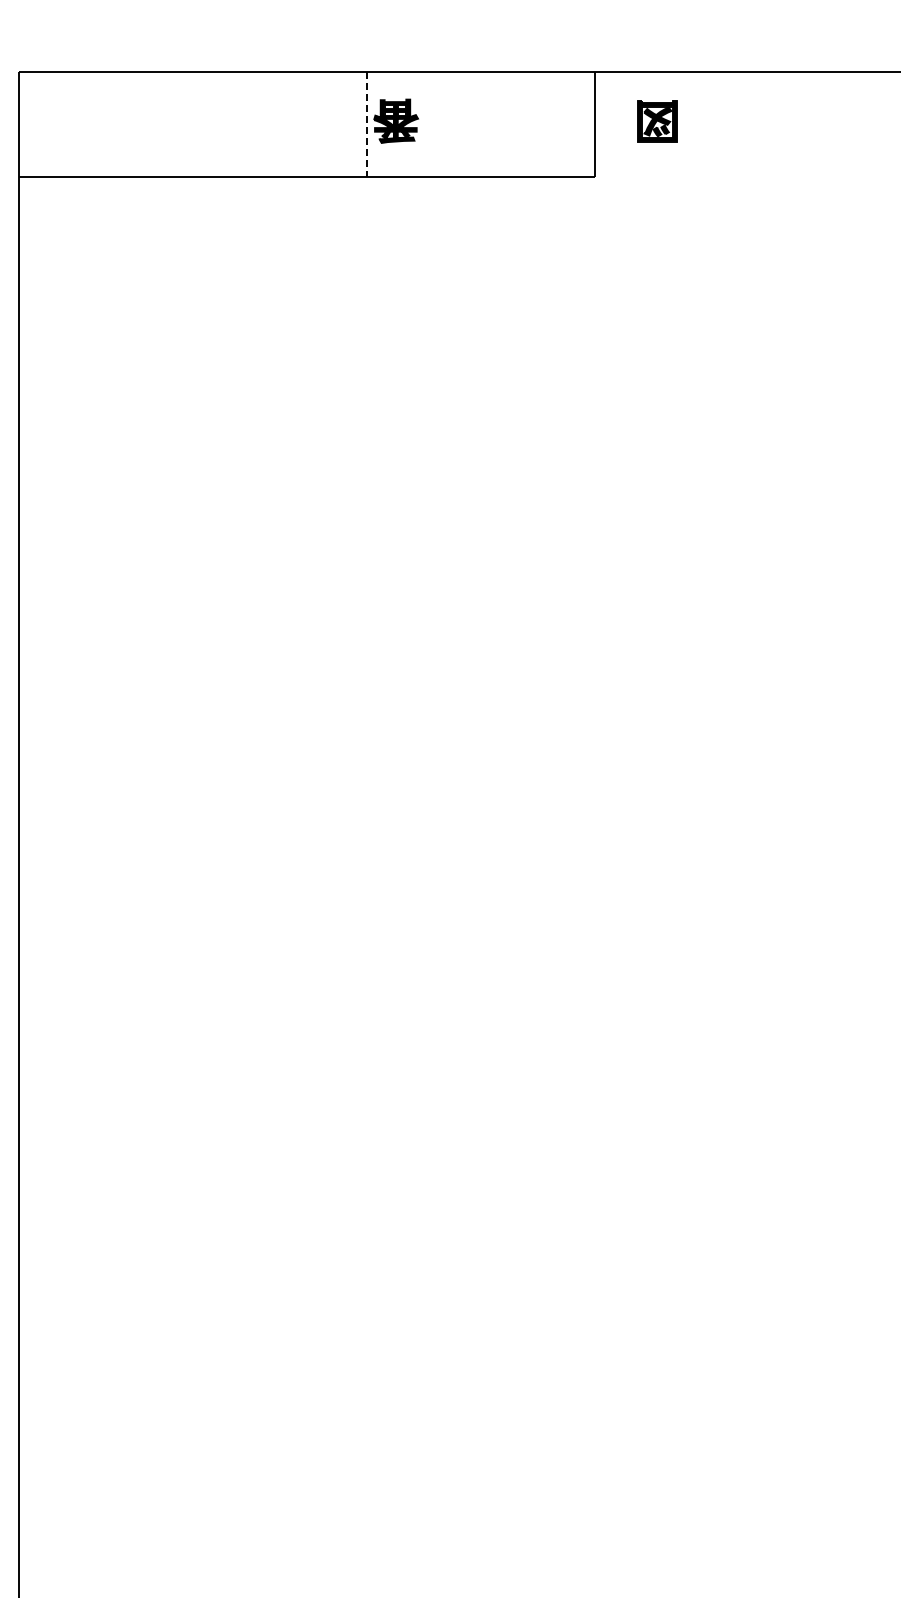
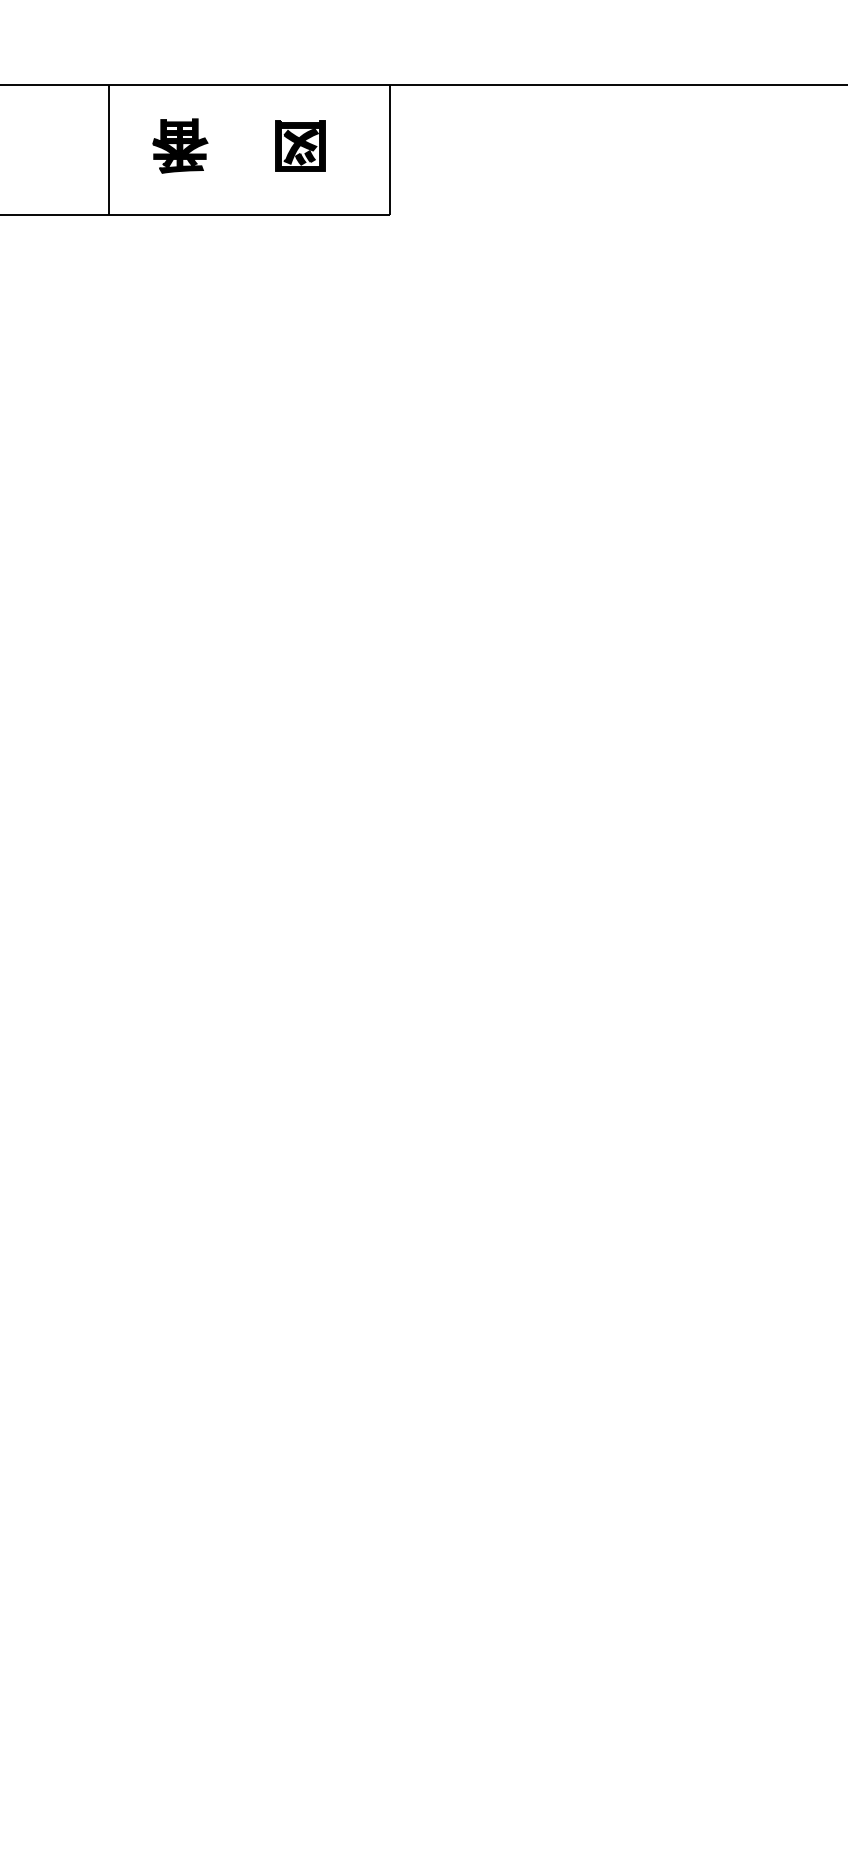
part: (396, 120) -> (180, 145), moved
part: (657, 121) -> (300, 146), moved
line: (367, 124) -> (109, 150), dashed -> solid

